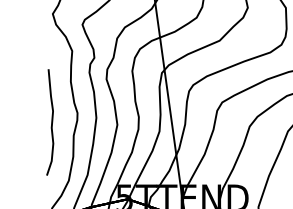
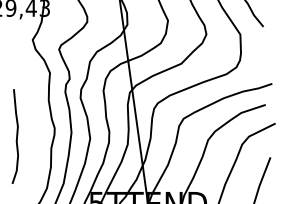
curve: (51, 122) -> (16, 136), moved

